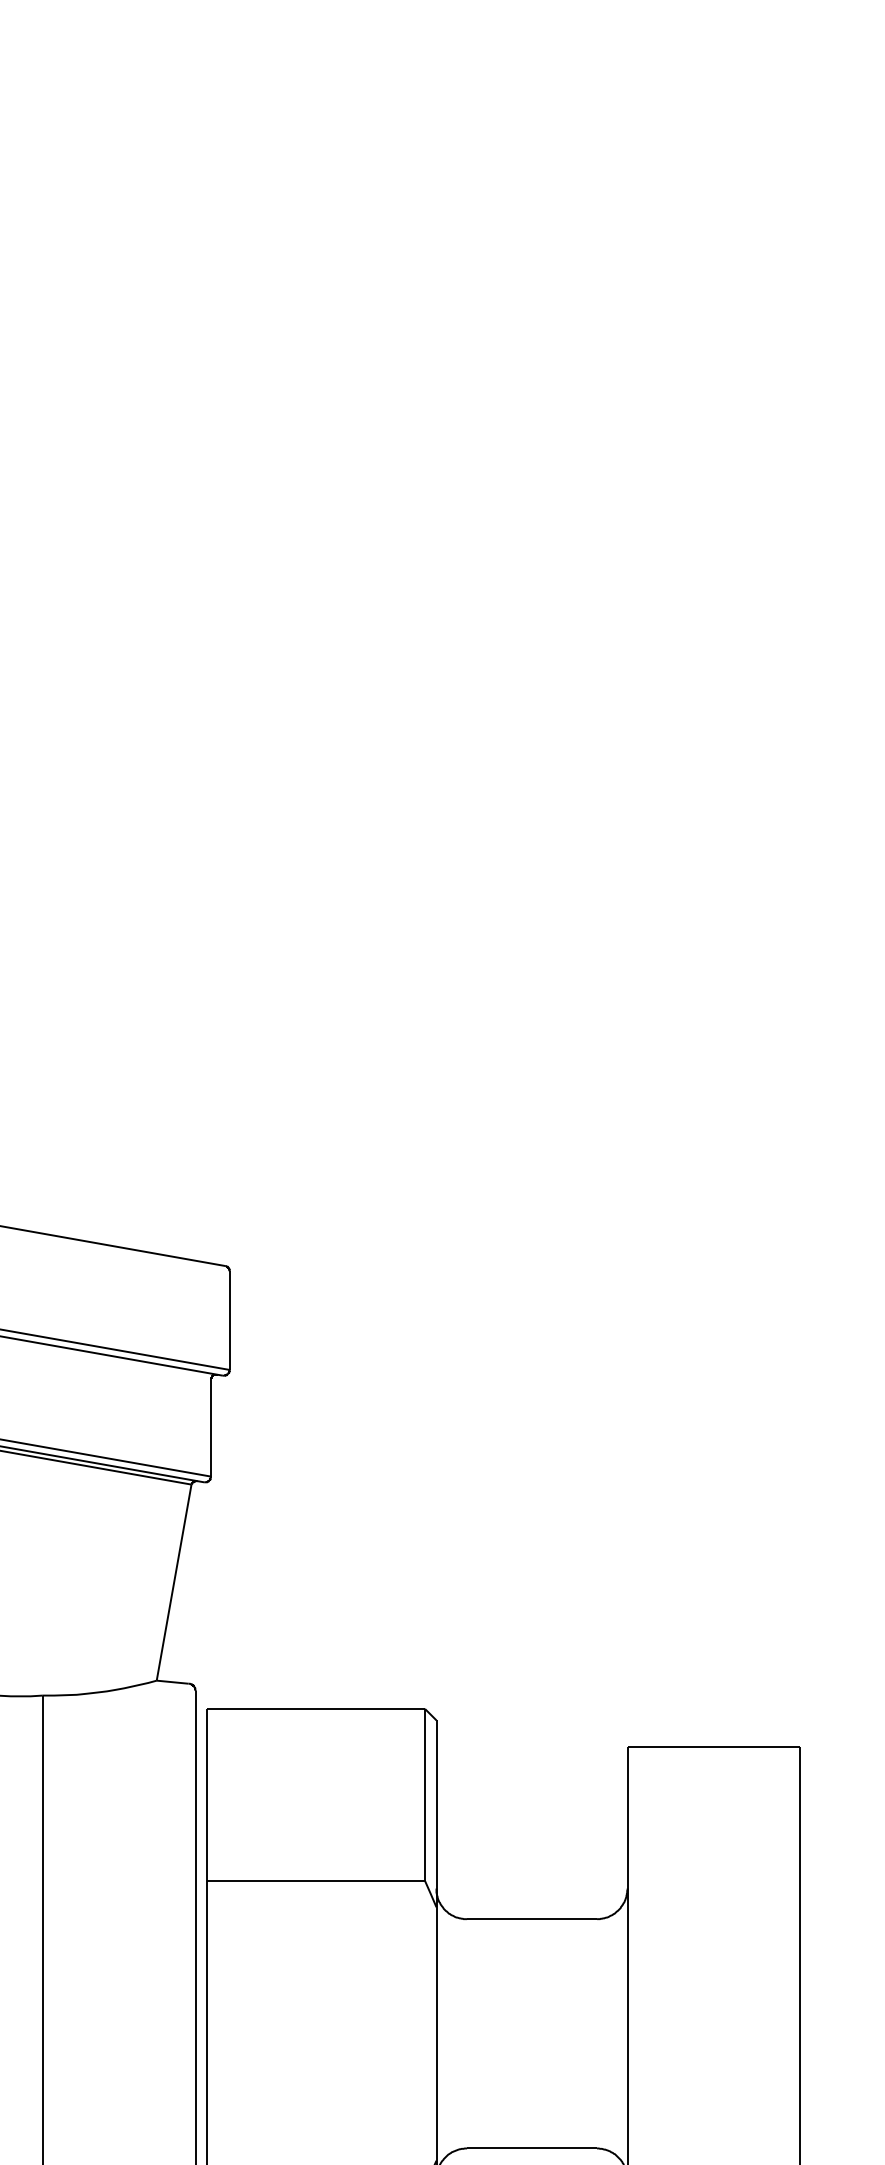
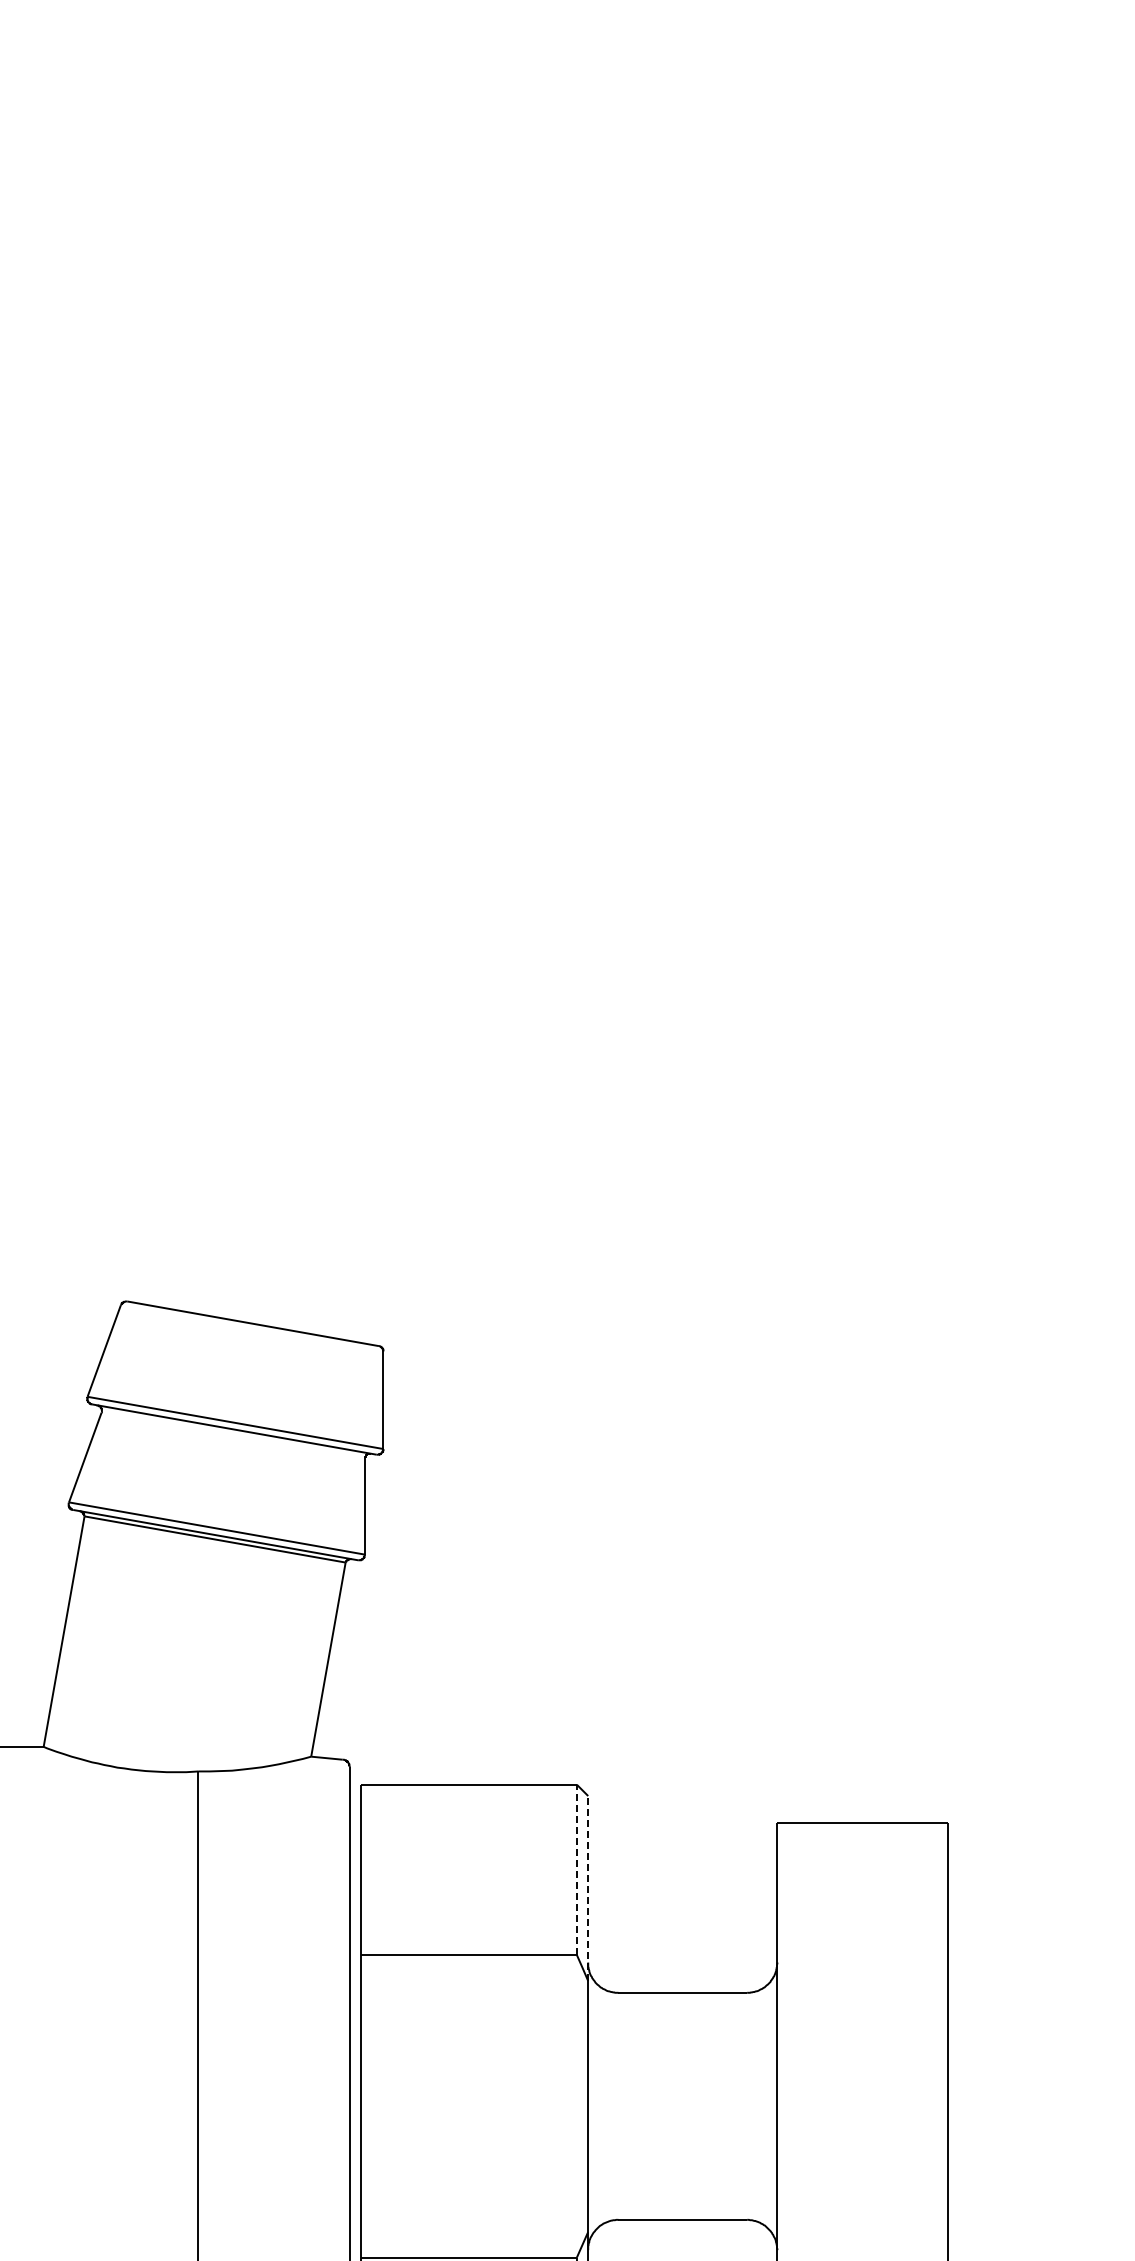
line: (424, 1794) -> (576, 1869), solid -> dashed
line: (436, 1813) -> (588, 1888), solid -> dashed

